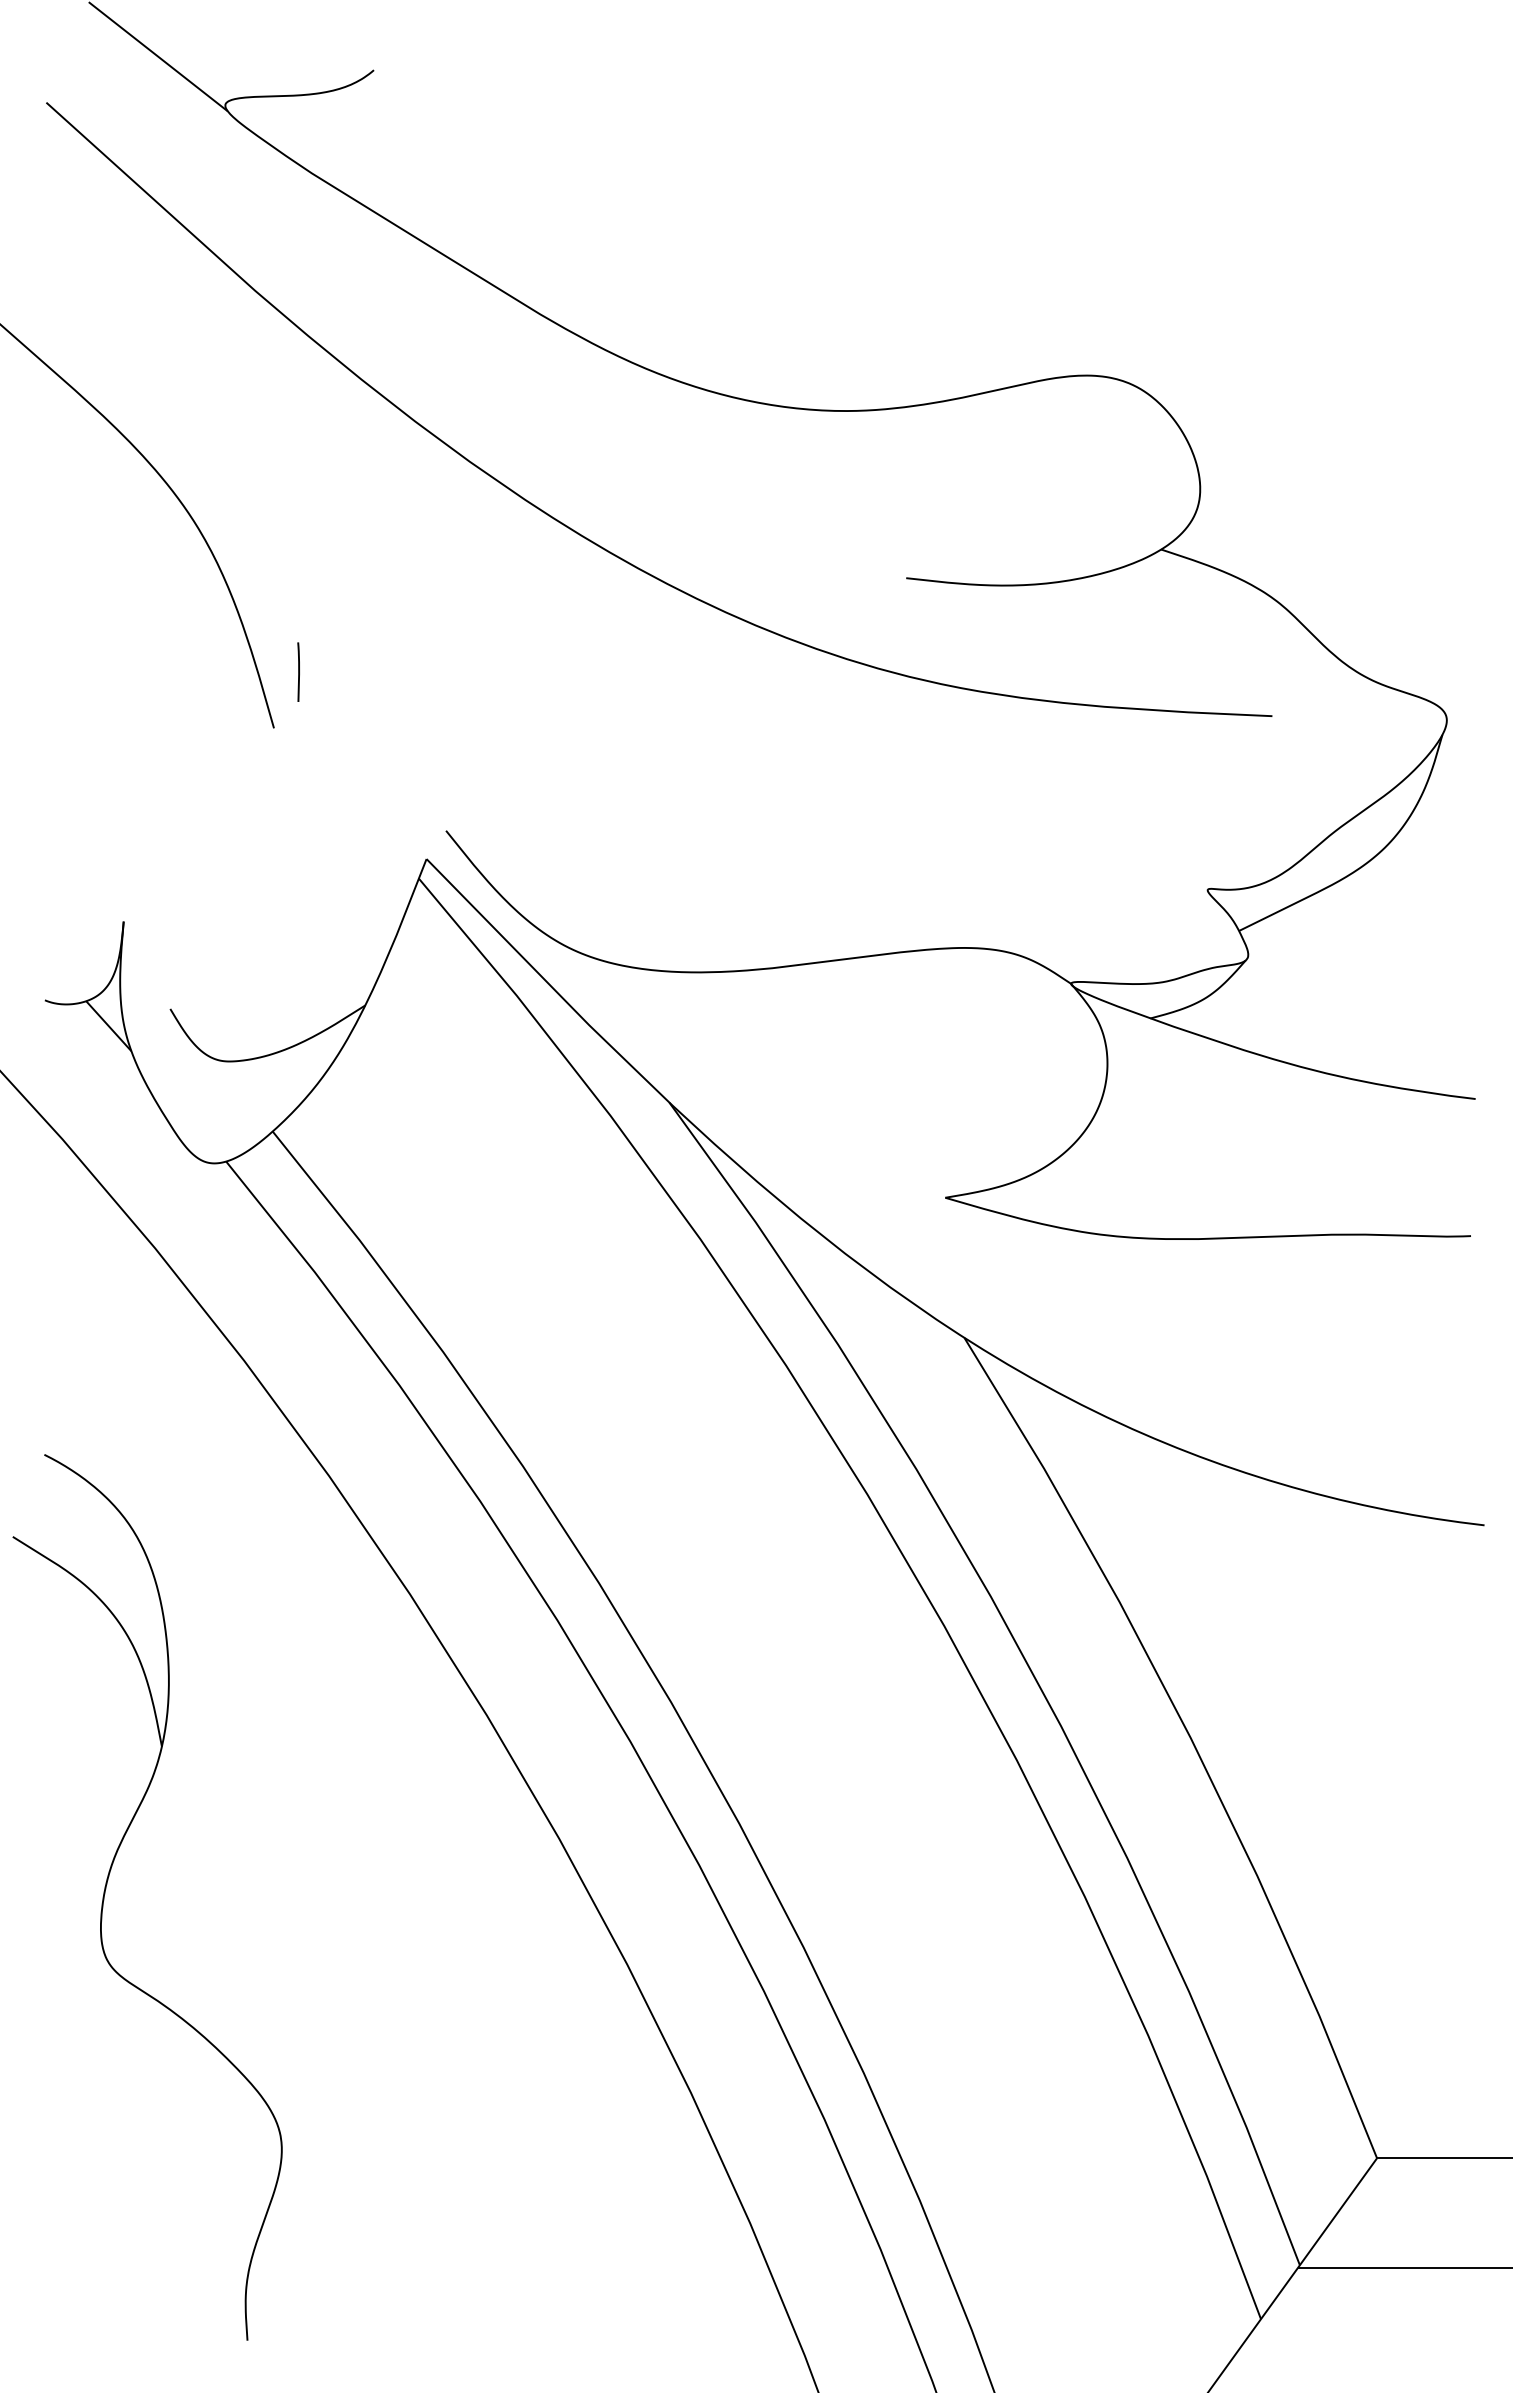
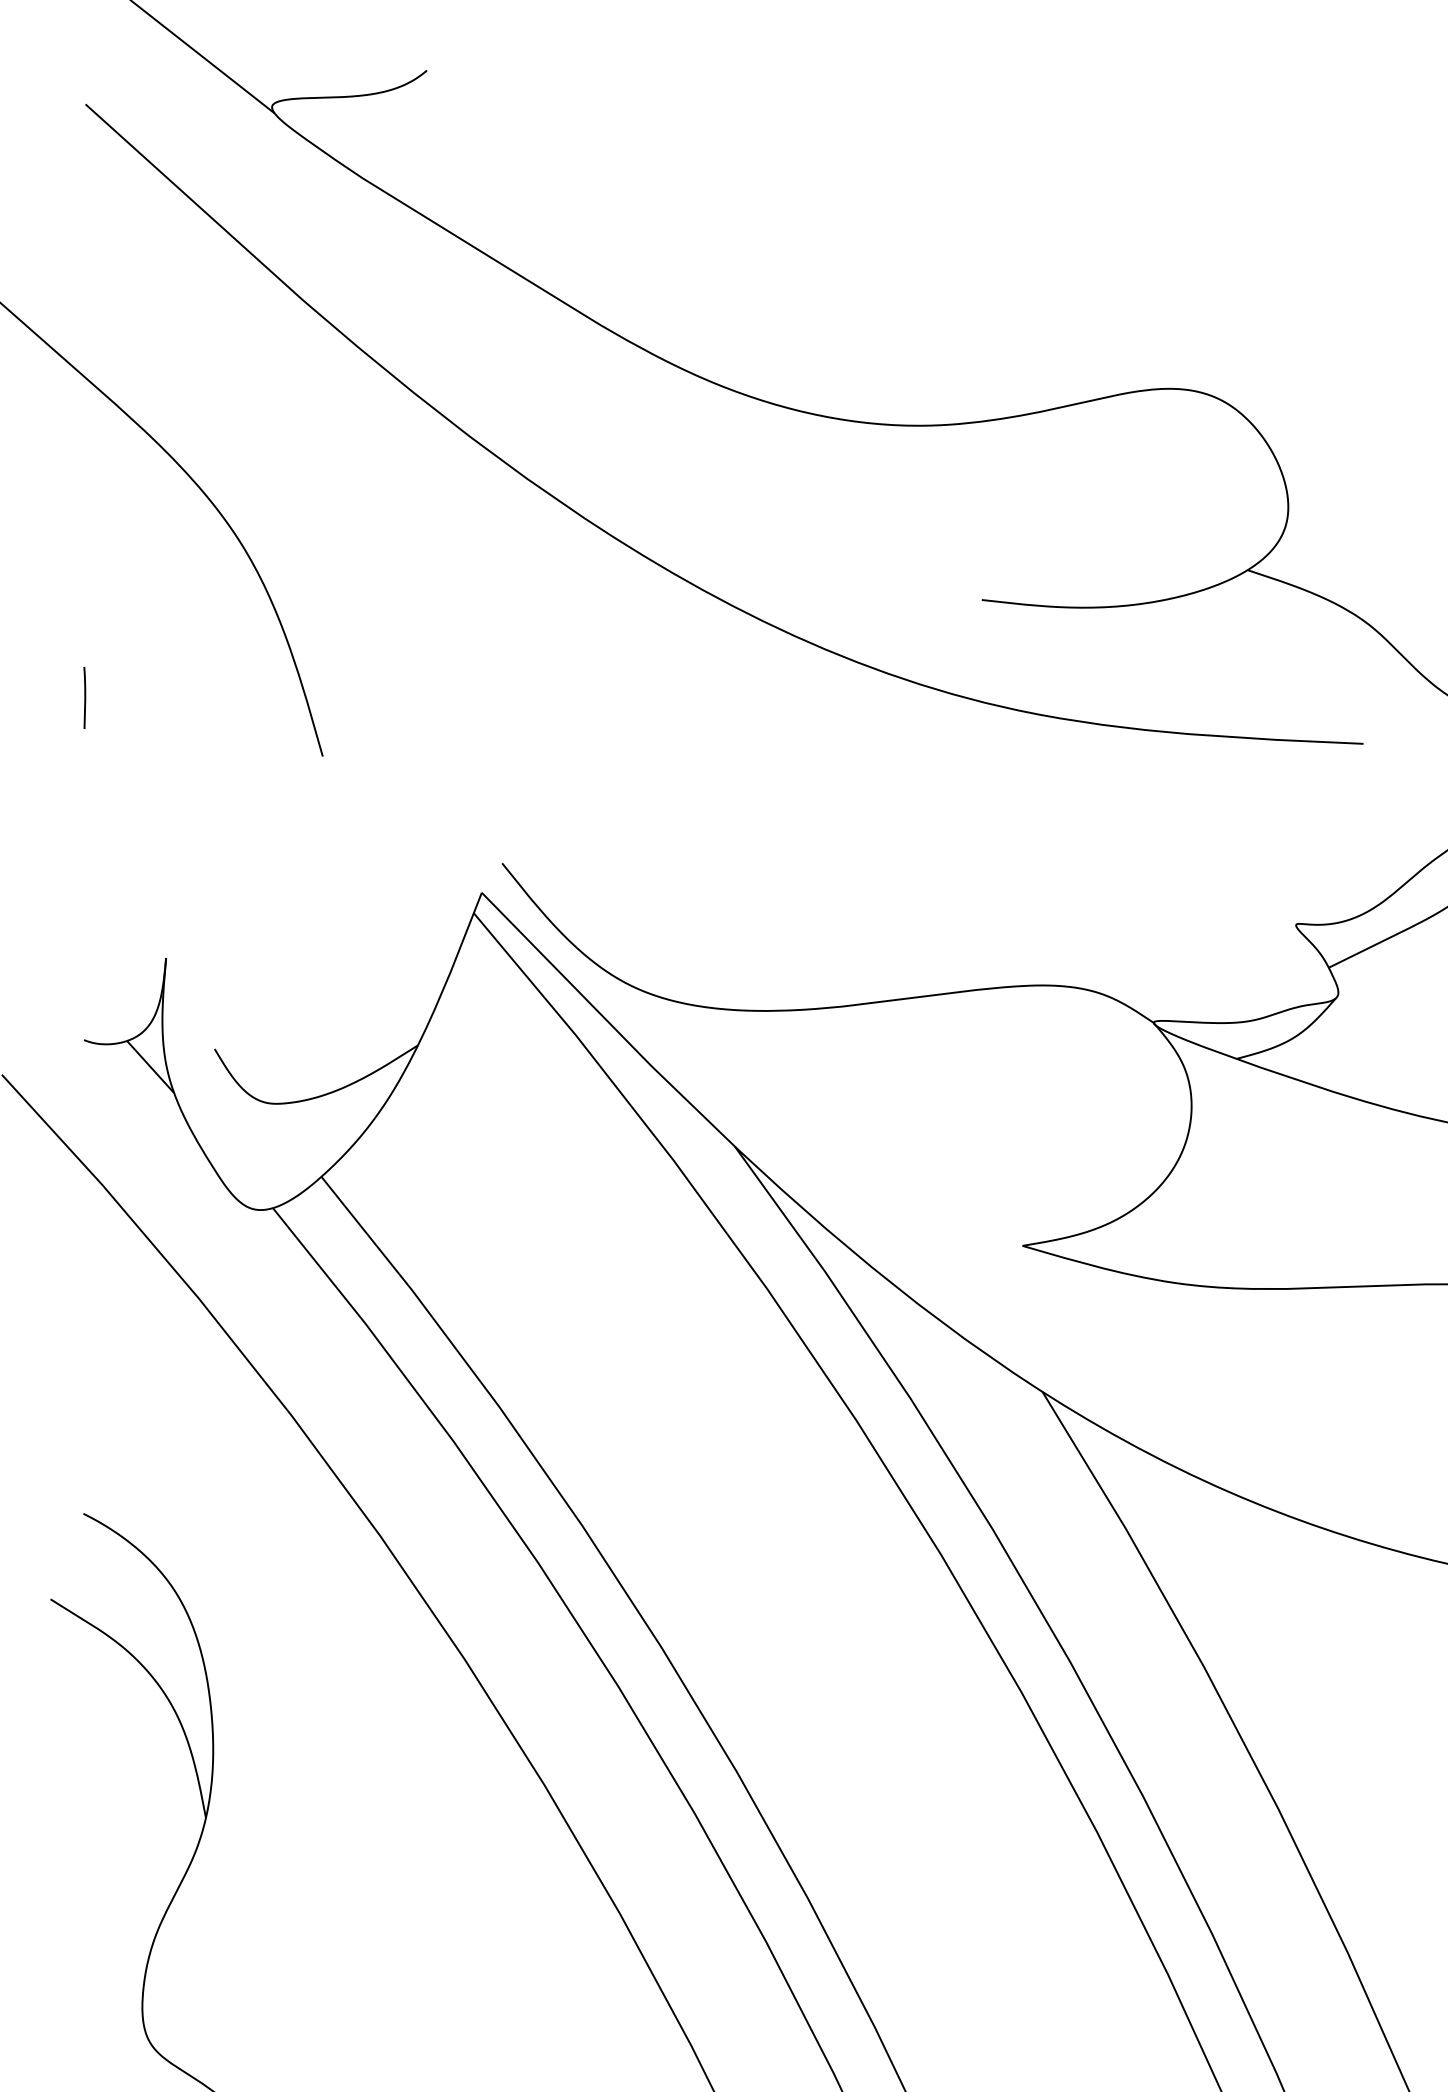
line: (298, 671) -> (84, 697), moved

